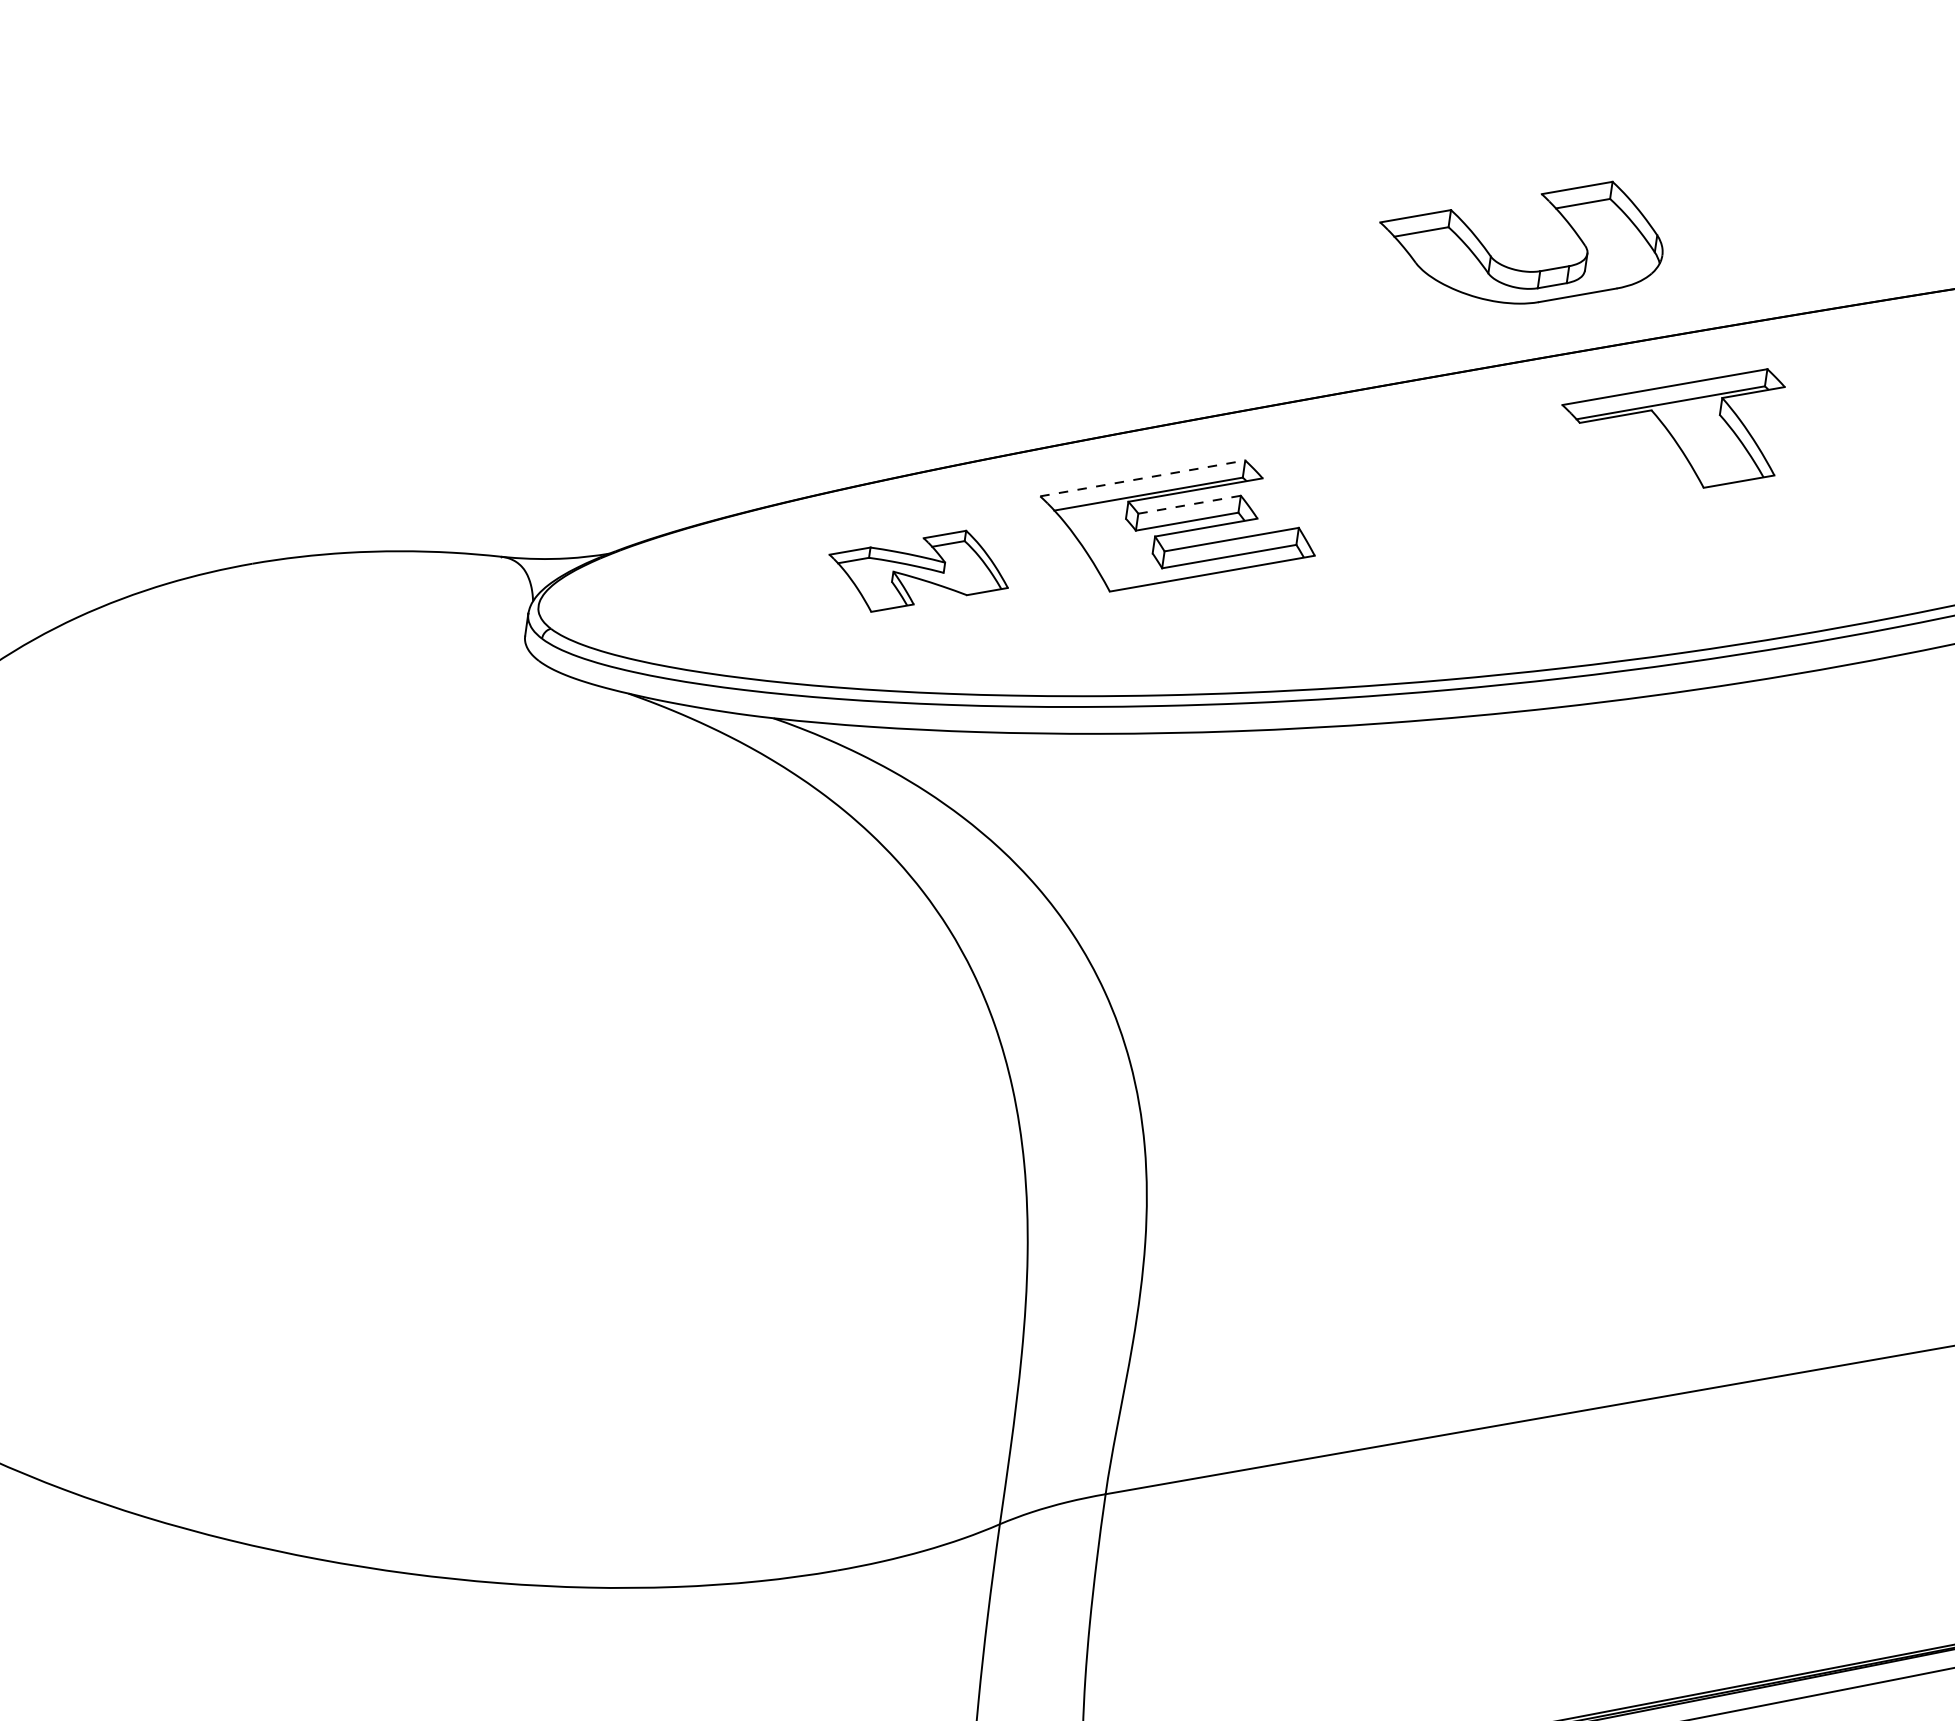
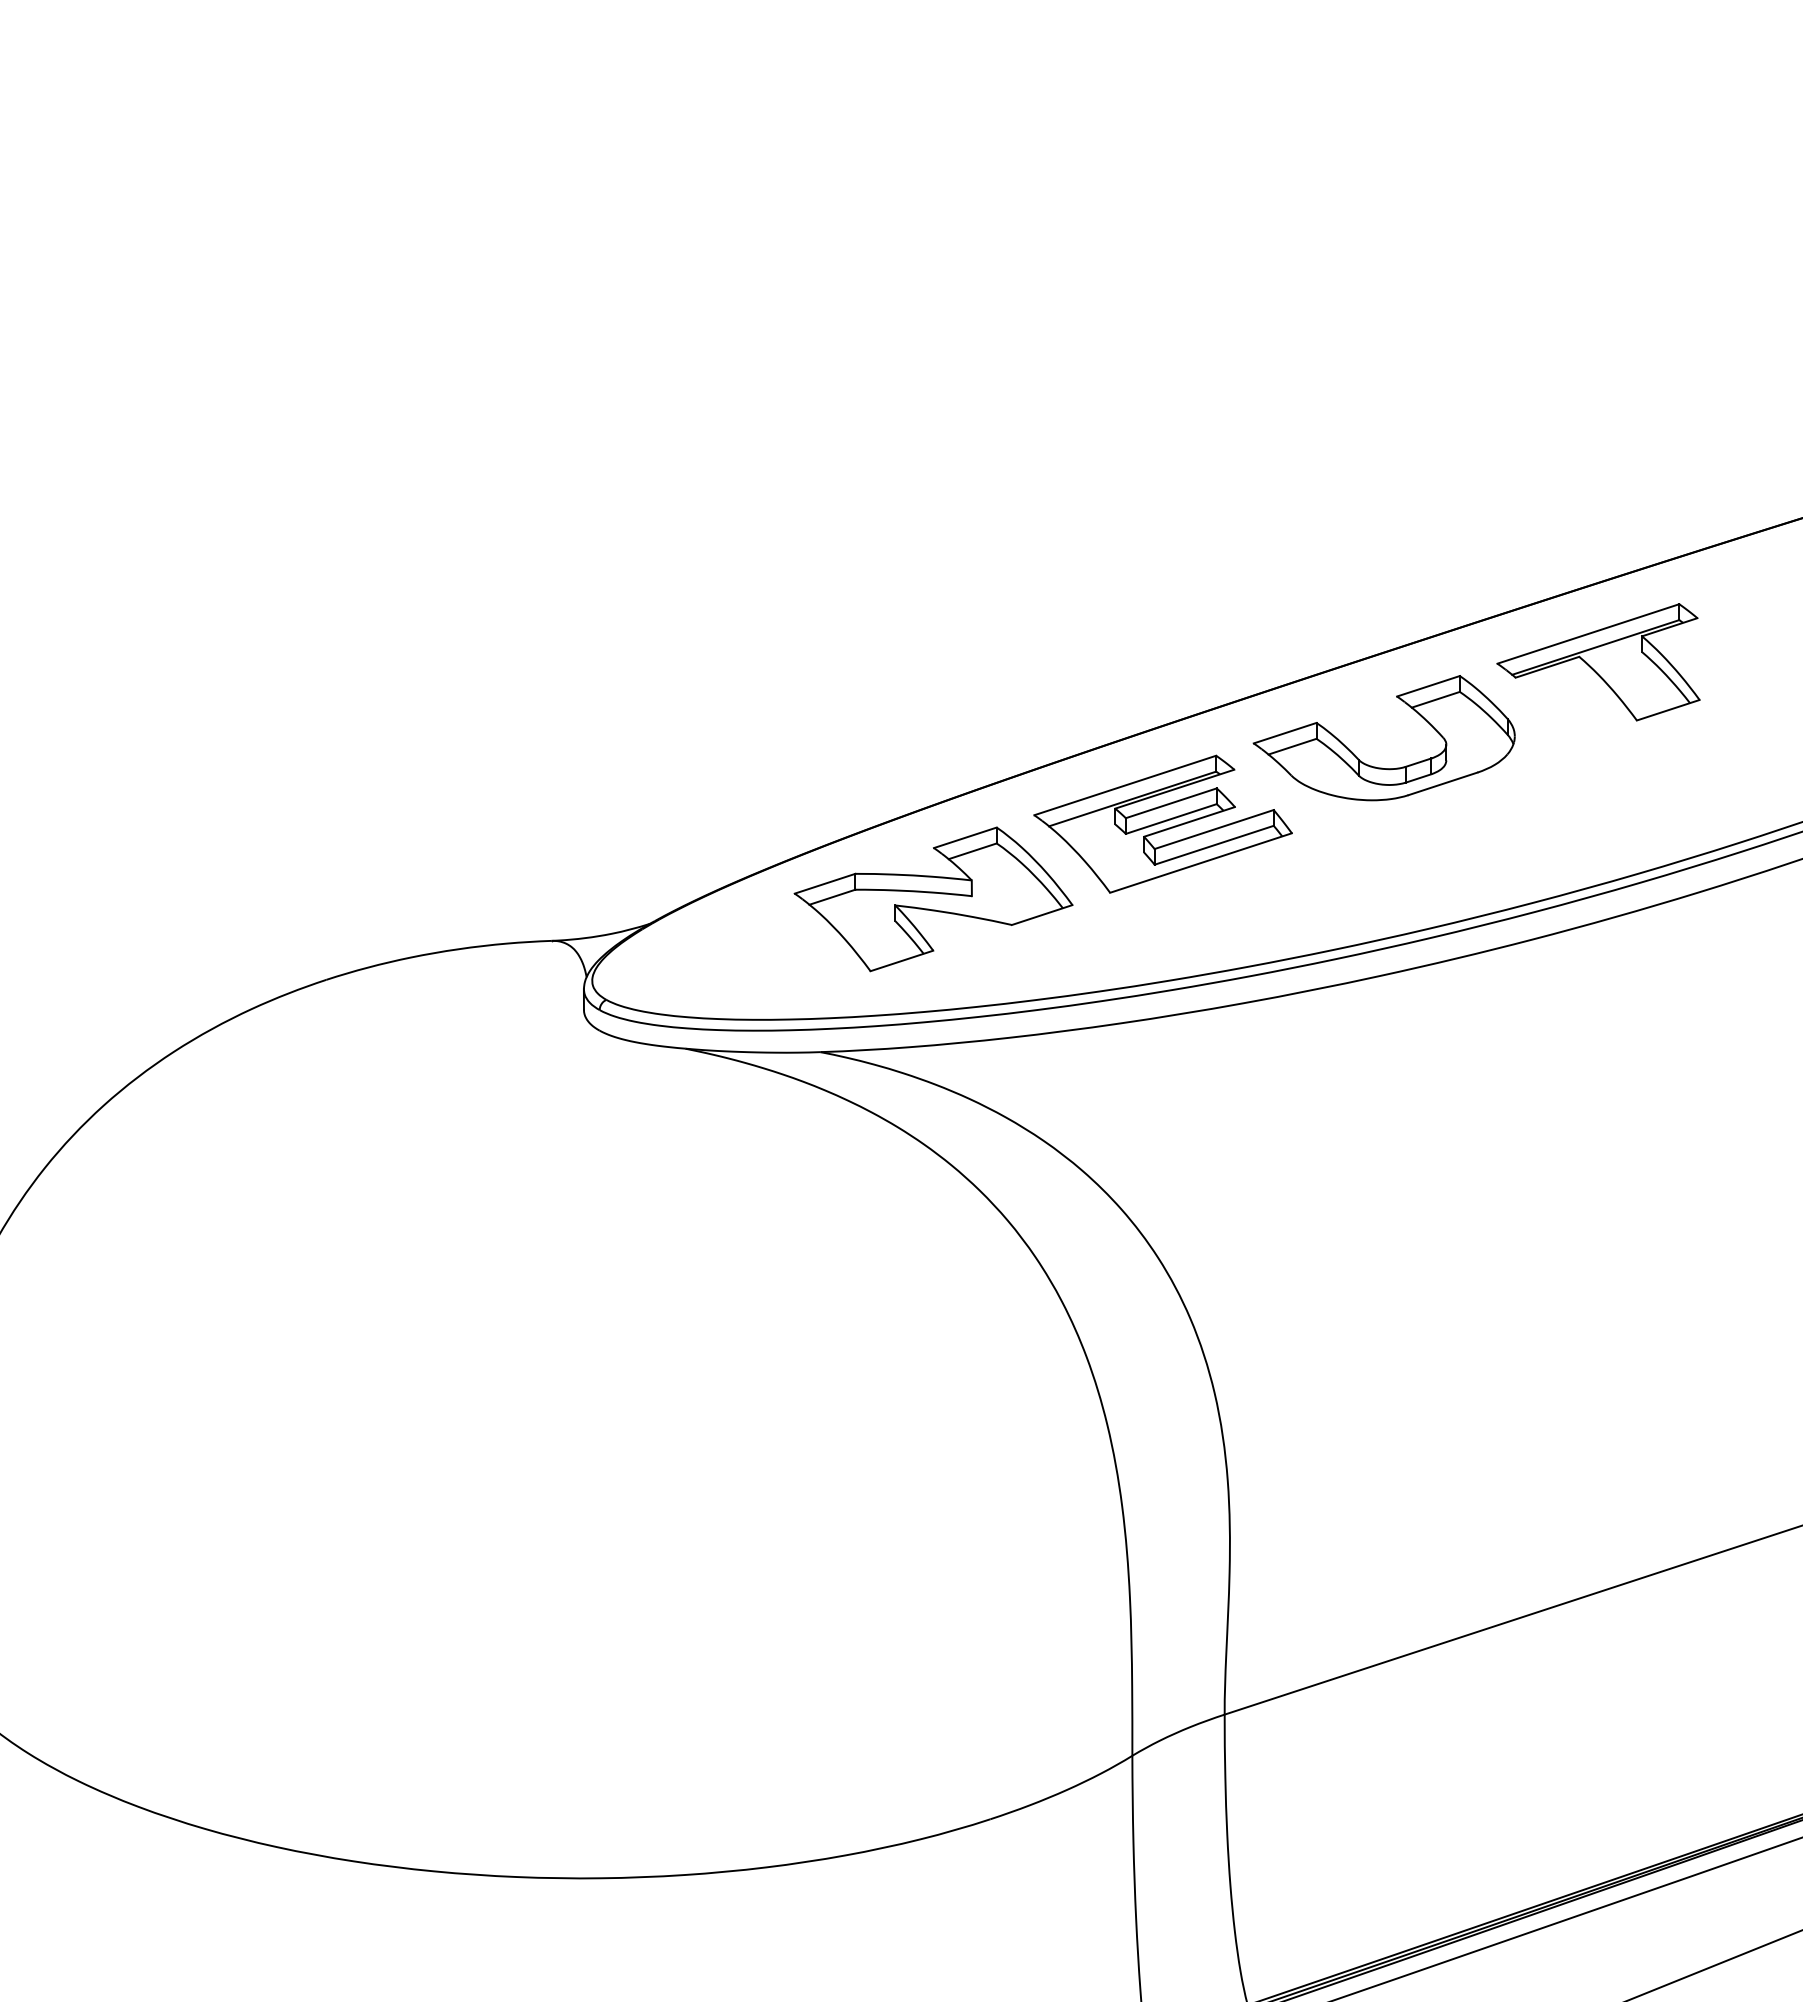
part: (1515, 268) -> (1382, 767), moved
line: (1143, 478) -> (1125, 785), dashed -> solid
line: (1189, 504) -> (1171, 803), dashed -> solid
part: (918, 571) -> (933, 899), size x1.67

